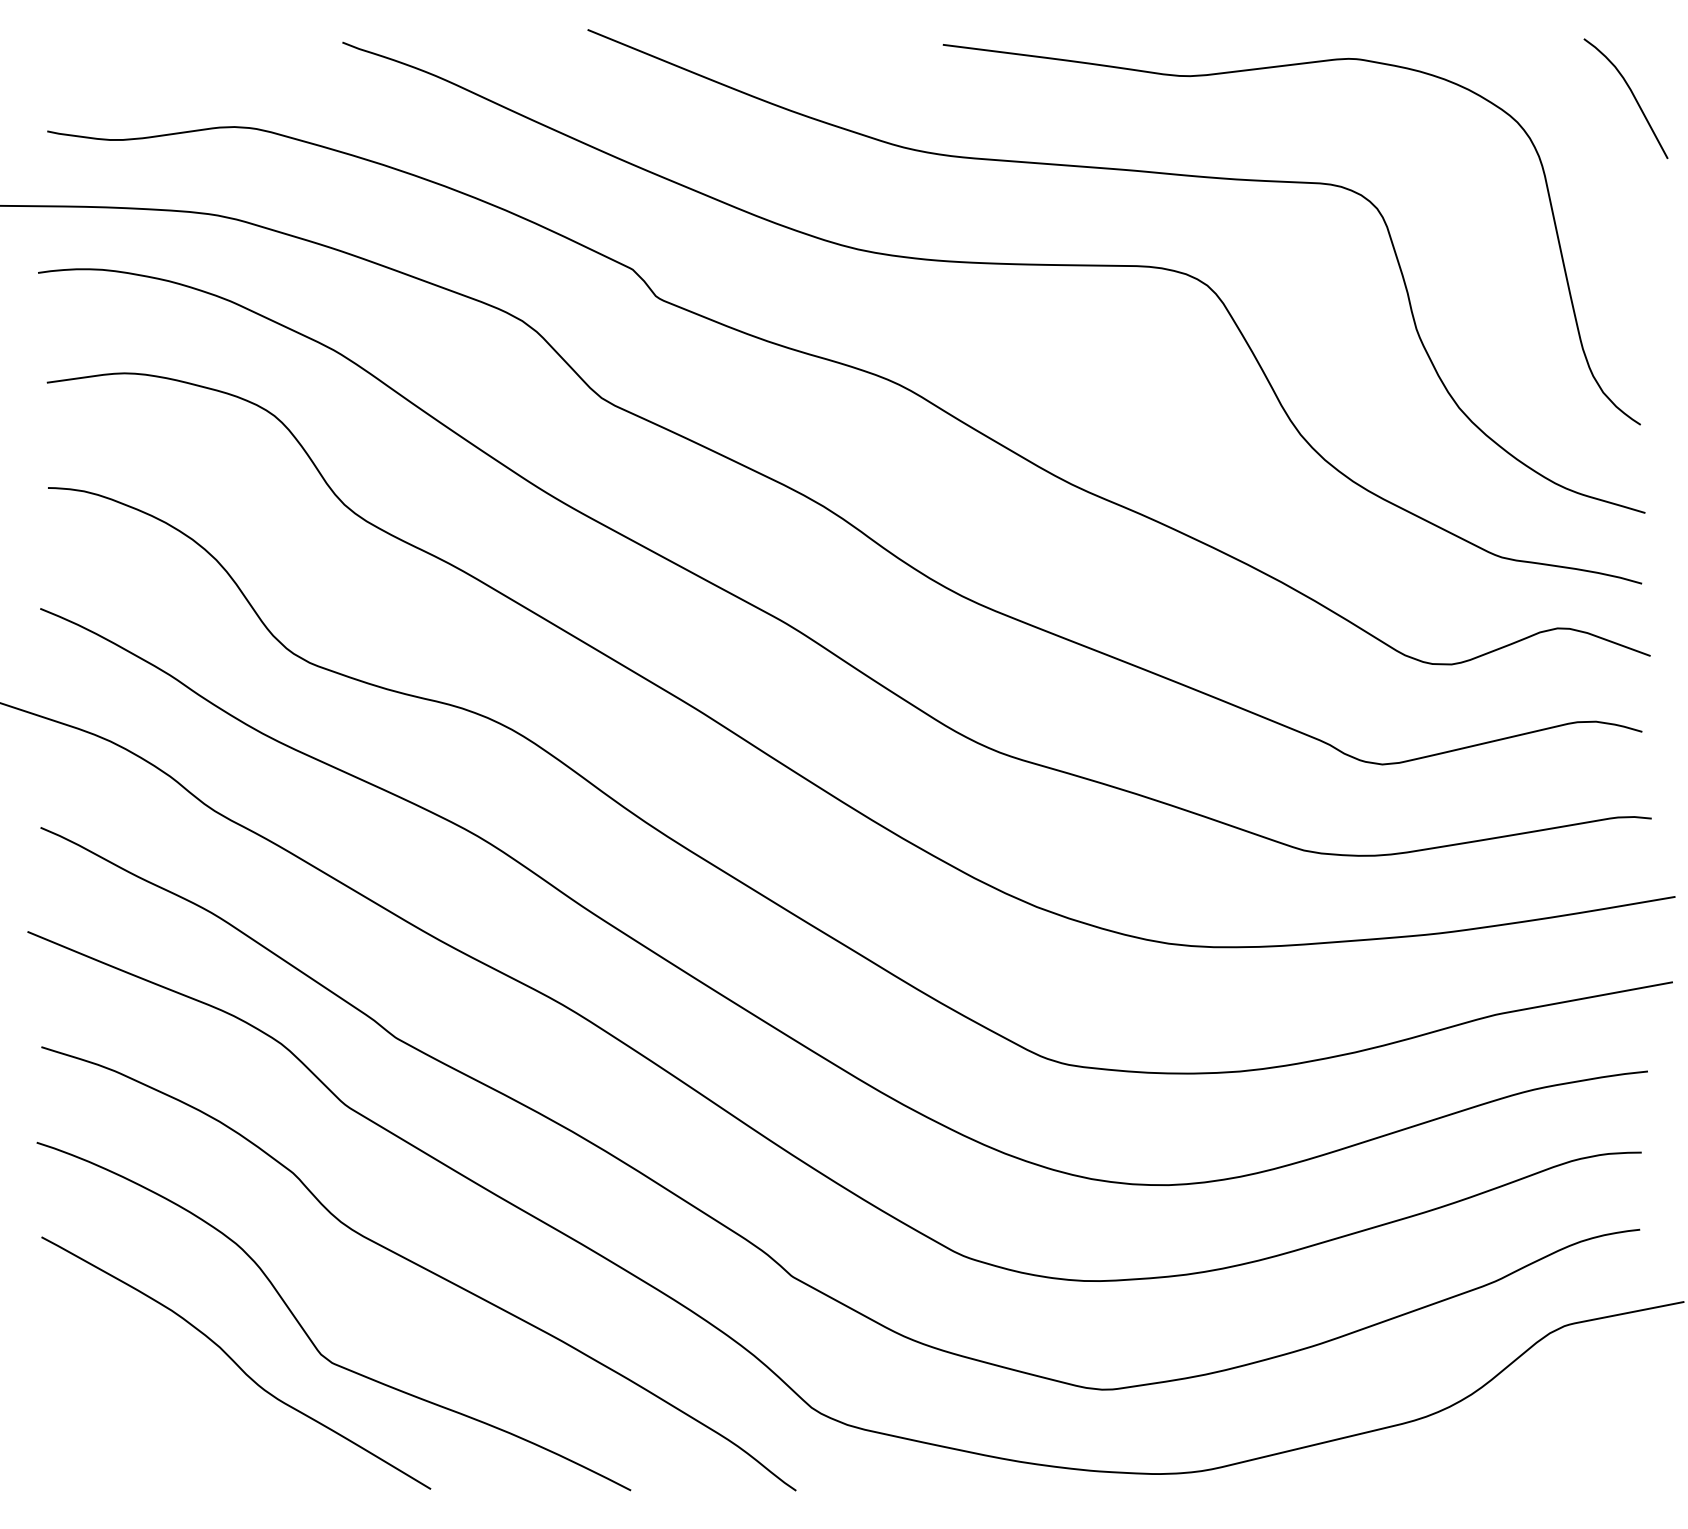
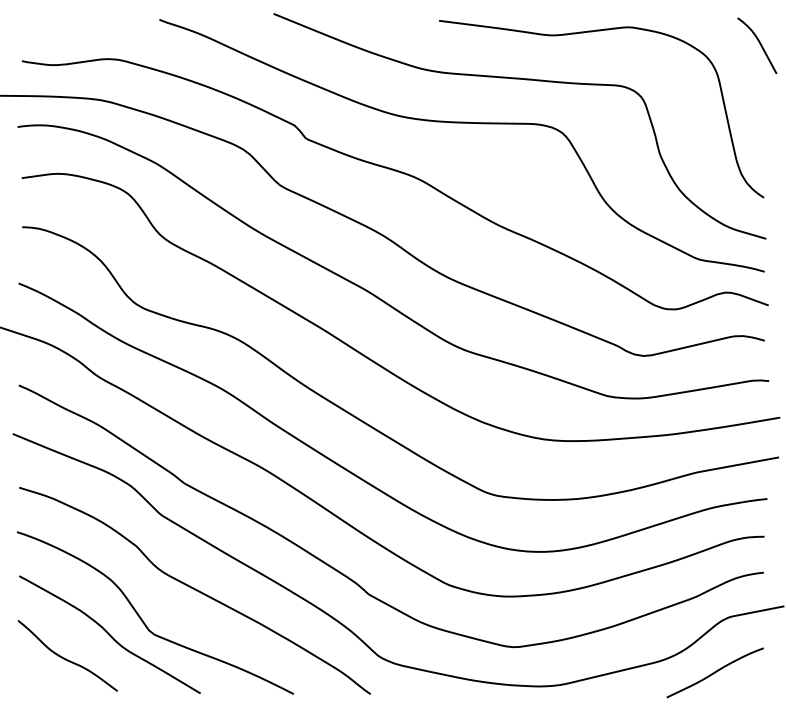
curve: (142, 1413) -> (66, 658), added
curve: (1534, 1444) -> (714, 672), added

